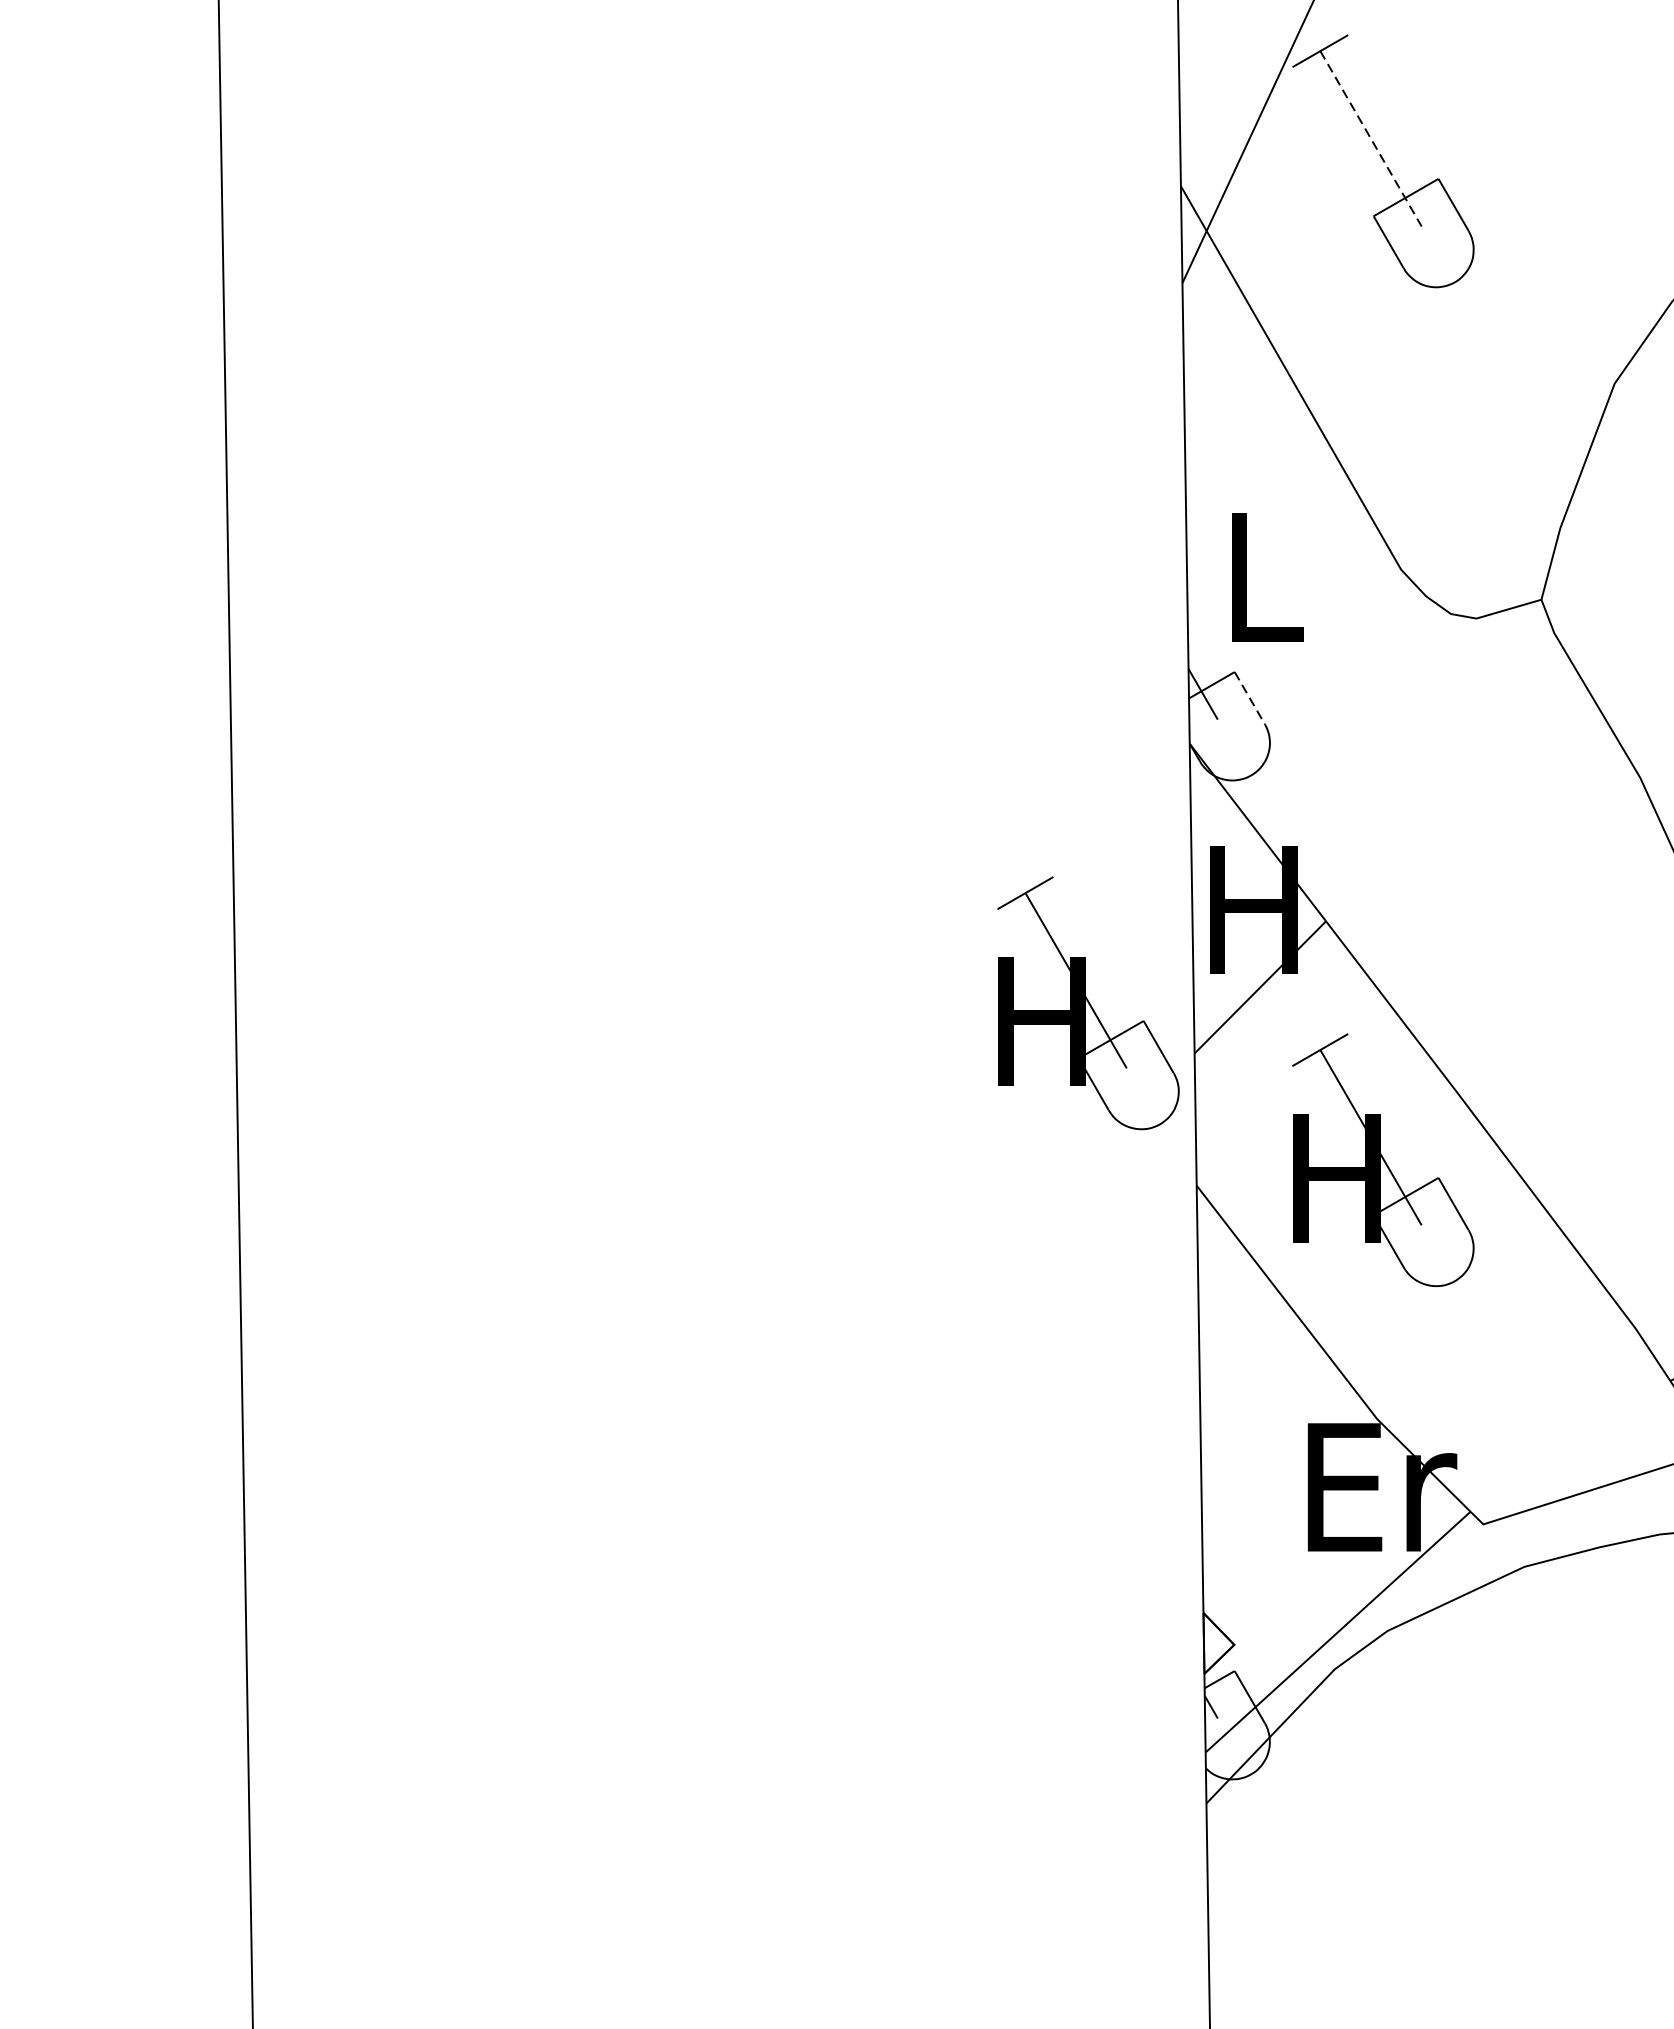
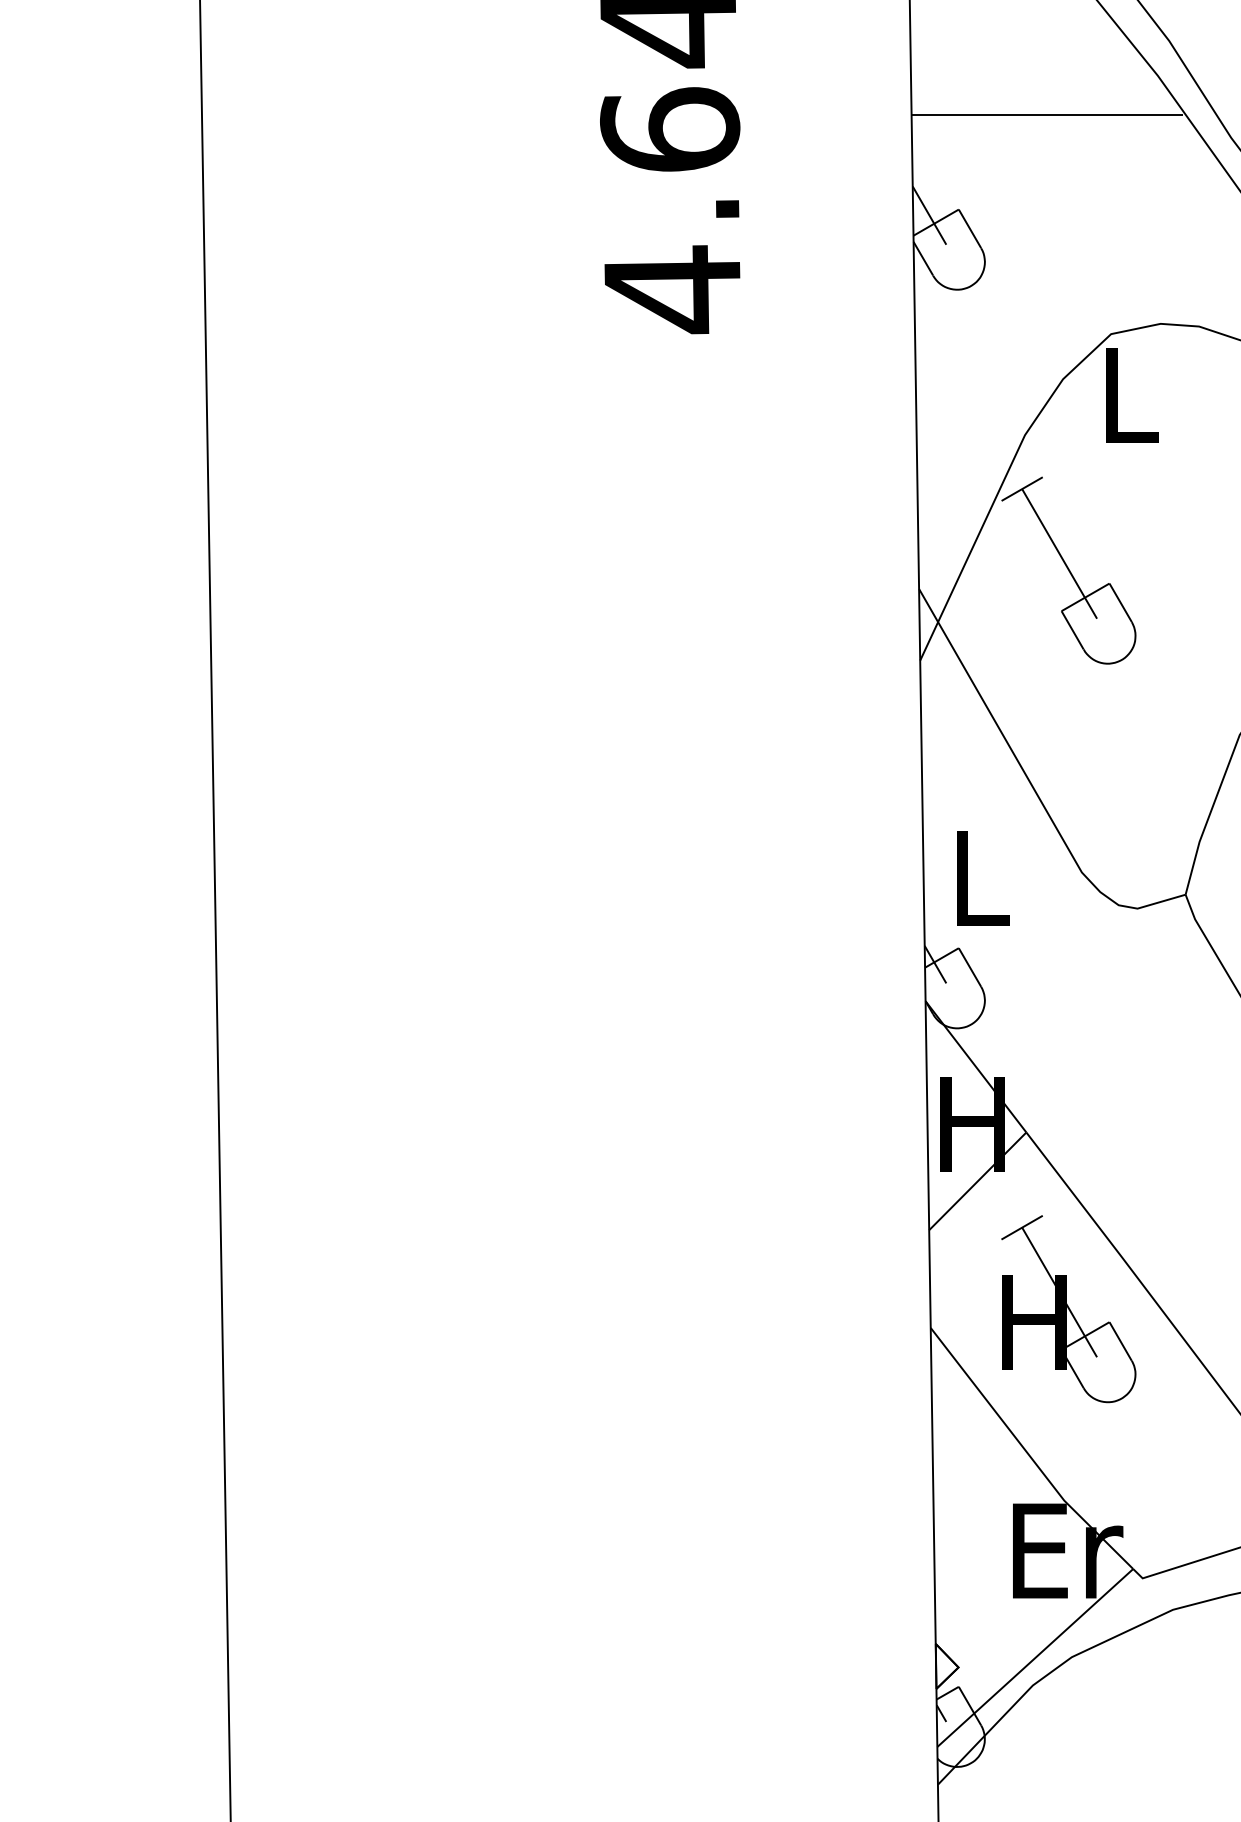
line: (1370, 138) -> (1059, 553), dashed -> solid
line: (1250, 698) -> (970, 967), dashed -> solid
part: (1088, 1003) -> (850, 1193), removed

